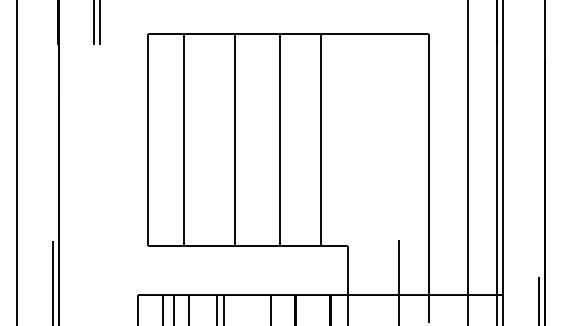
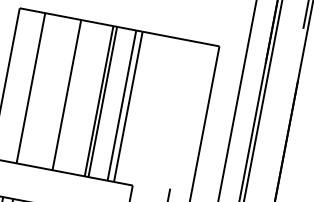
line: (285, 139) -> (103, 101), added
line: (312, 139) -> (122, 105), added

